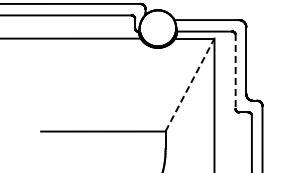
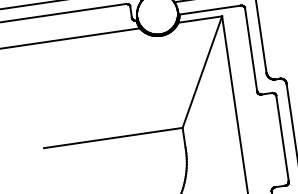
line: (235, 71) -> (250, 49), dashed -> solid
line: (189, 85) -> (201, 72), dashed -> solid

